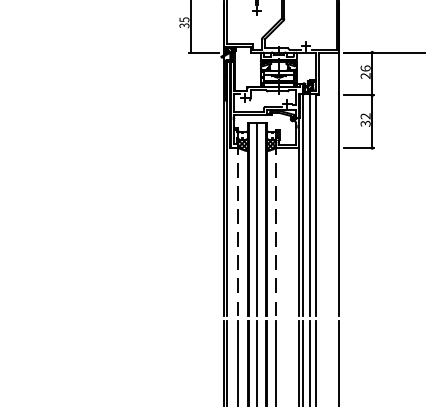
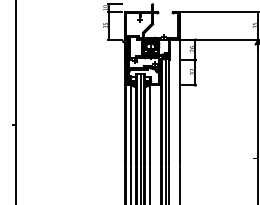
line: (276, 229) -> (149, 124), dashed -> solid
line: (238, 232) -> (131, 125), dashed -> solid

